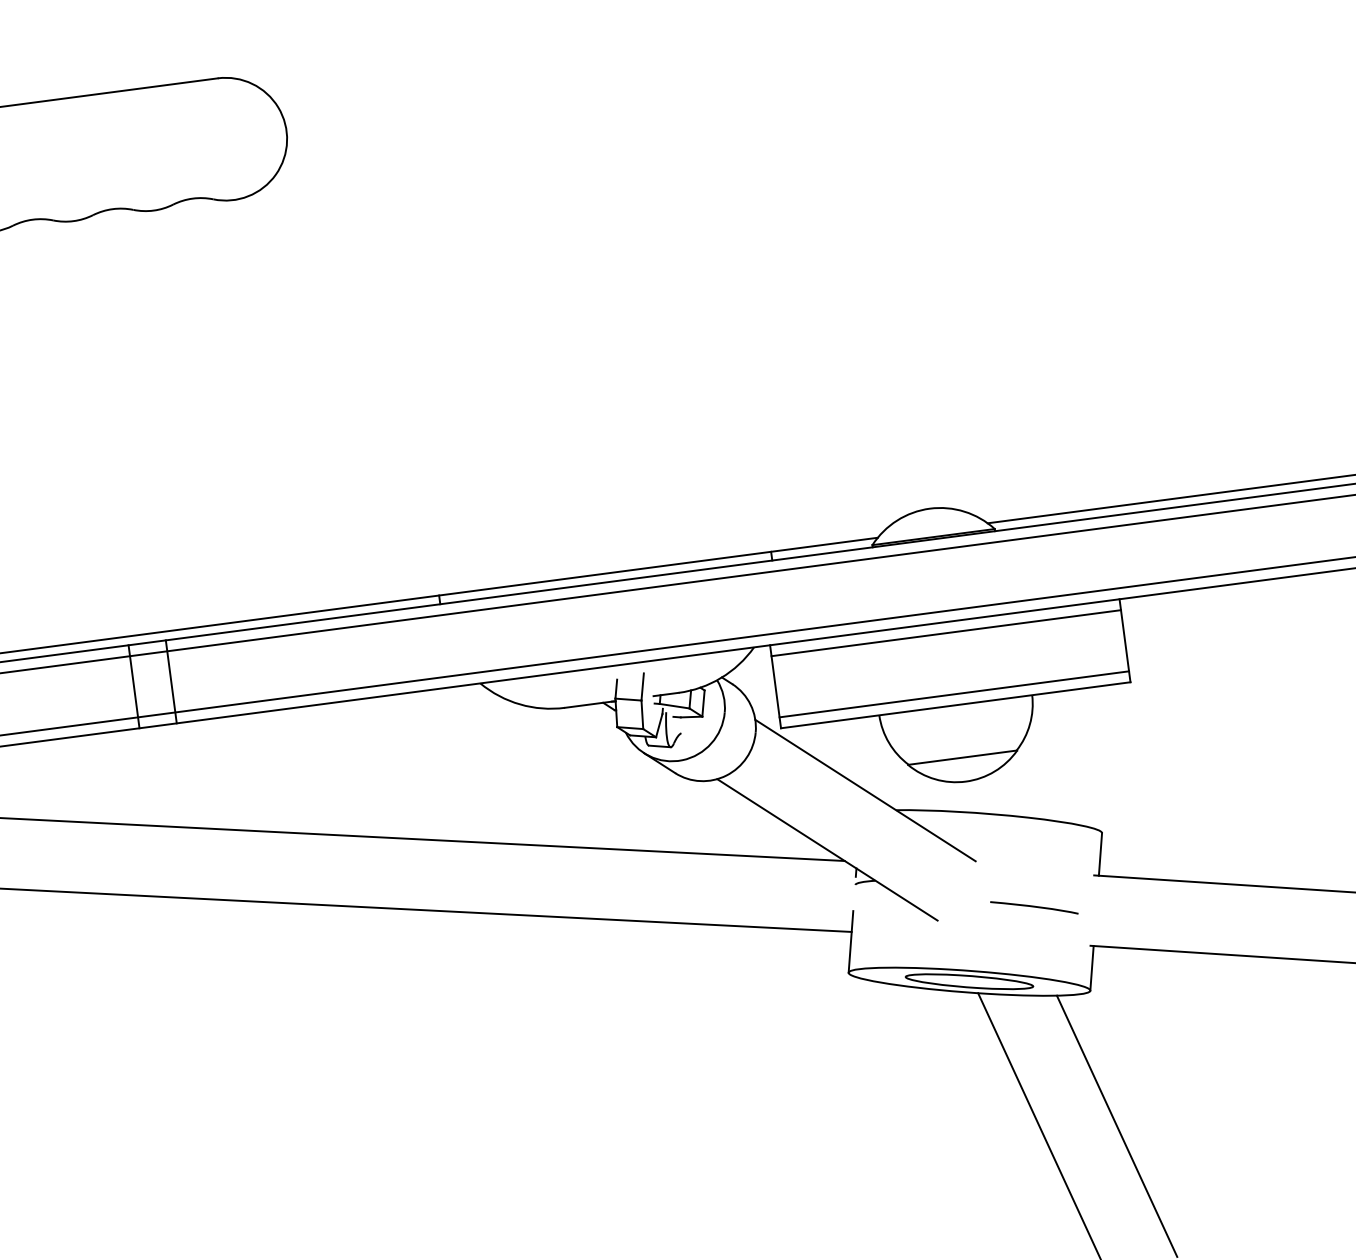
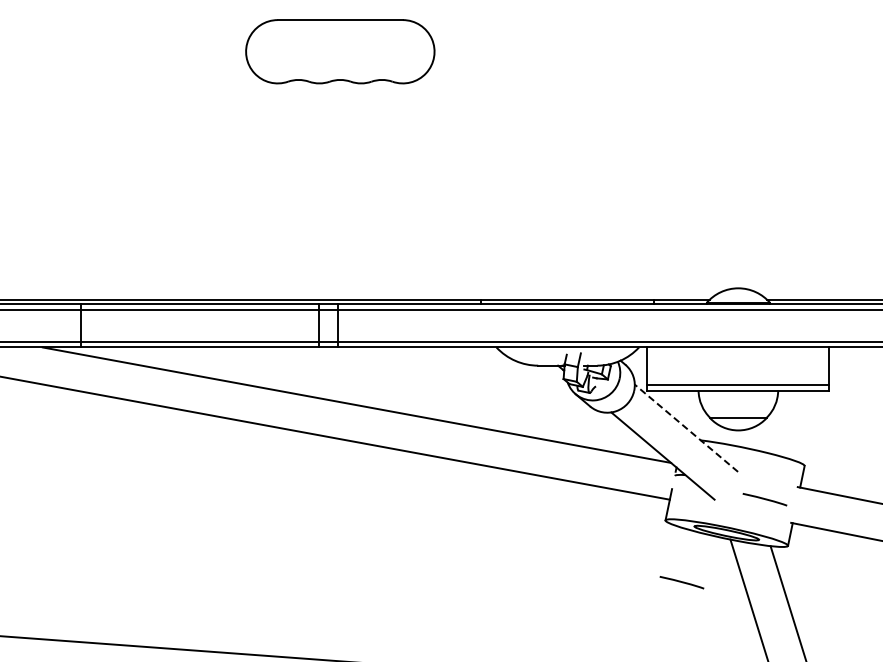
line: (946, 633) -> (738, 353), removed
line: (865, 790) -> (686, 428), solid -> dashed
line: (895, 1088) -> (681, 582), added

